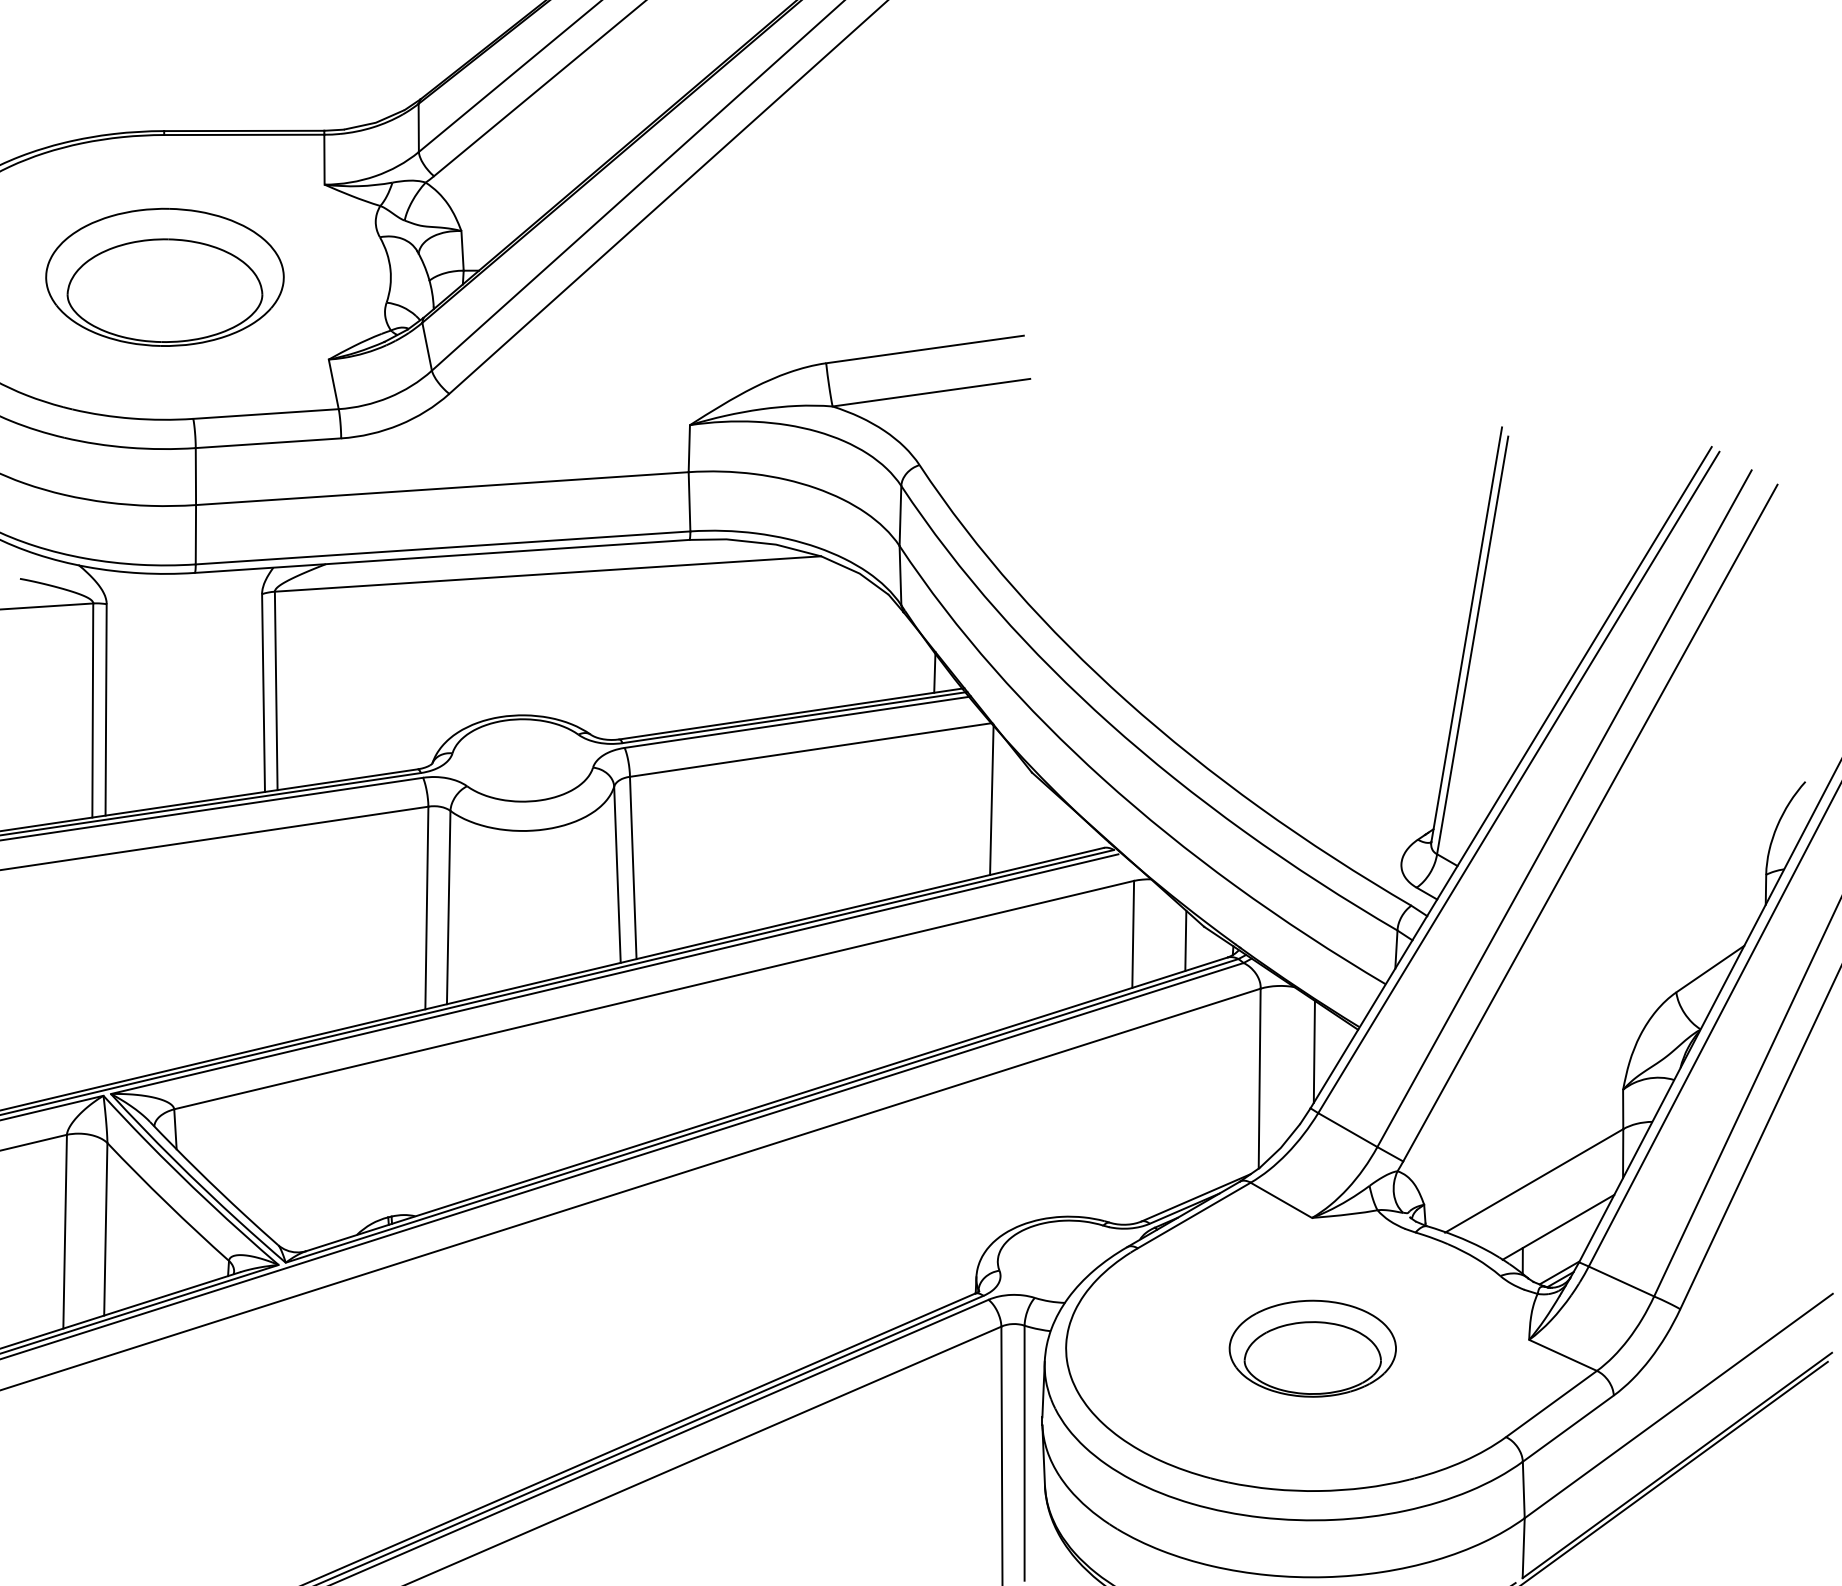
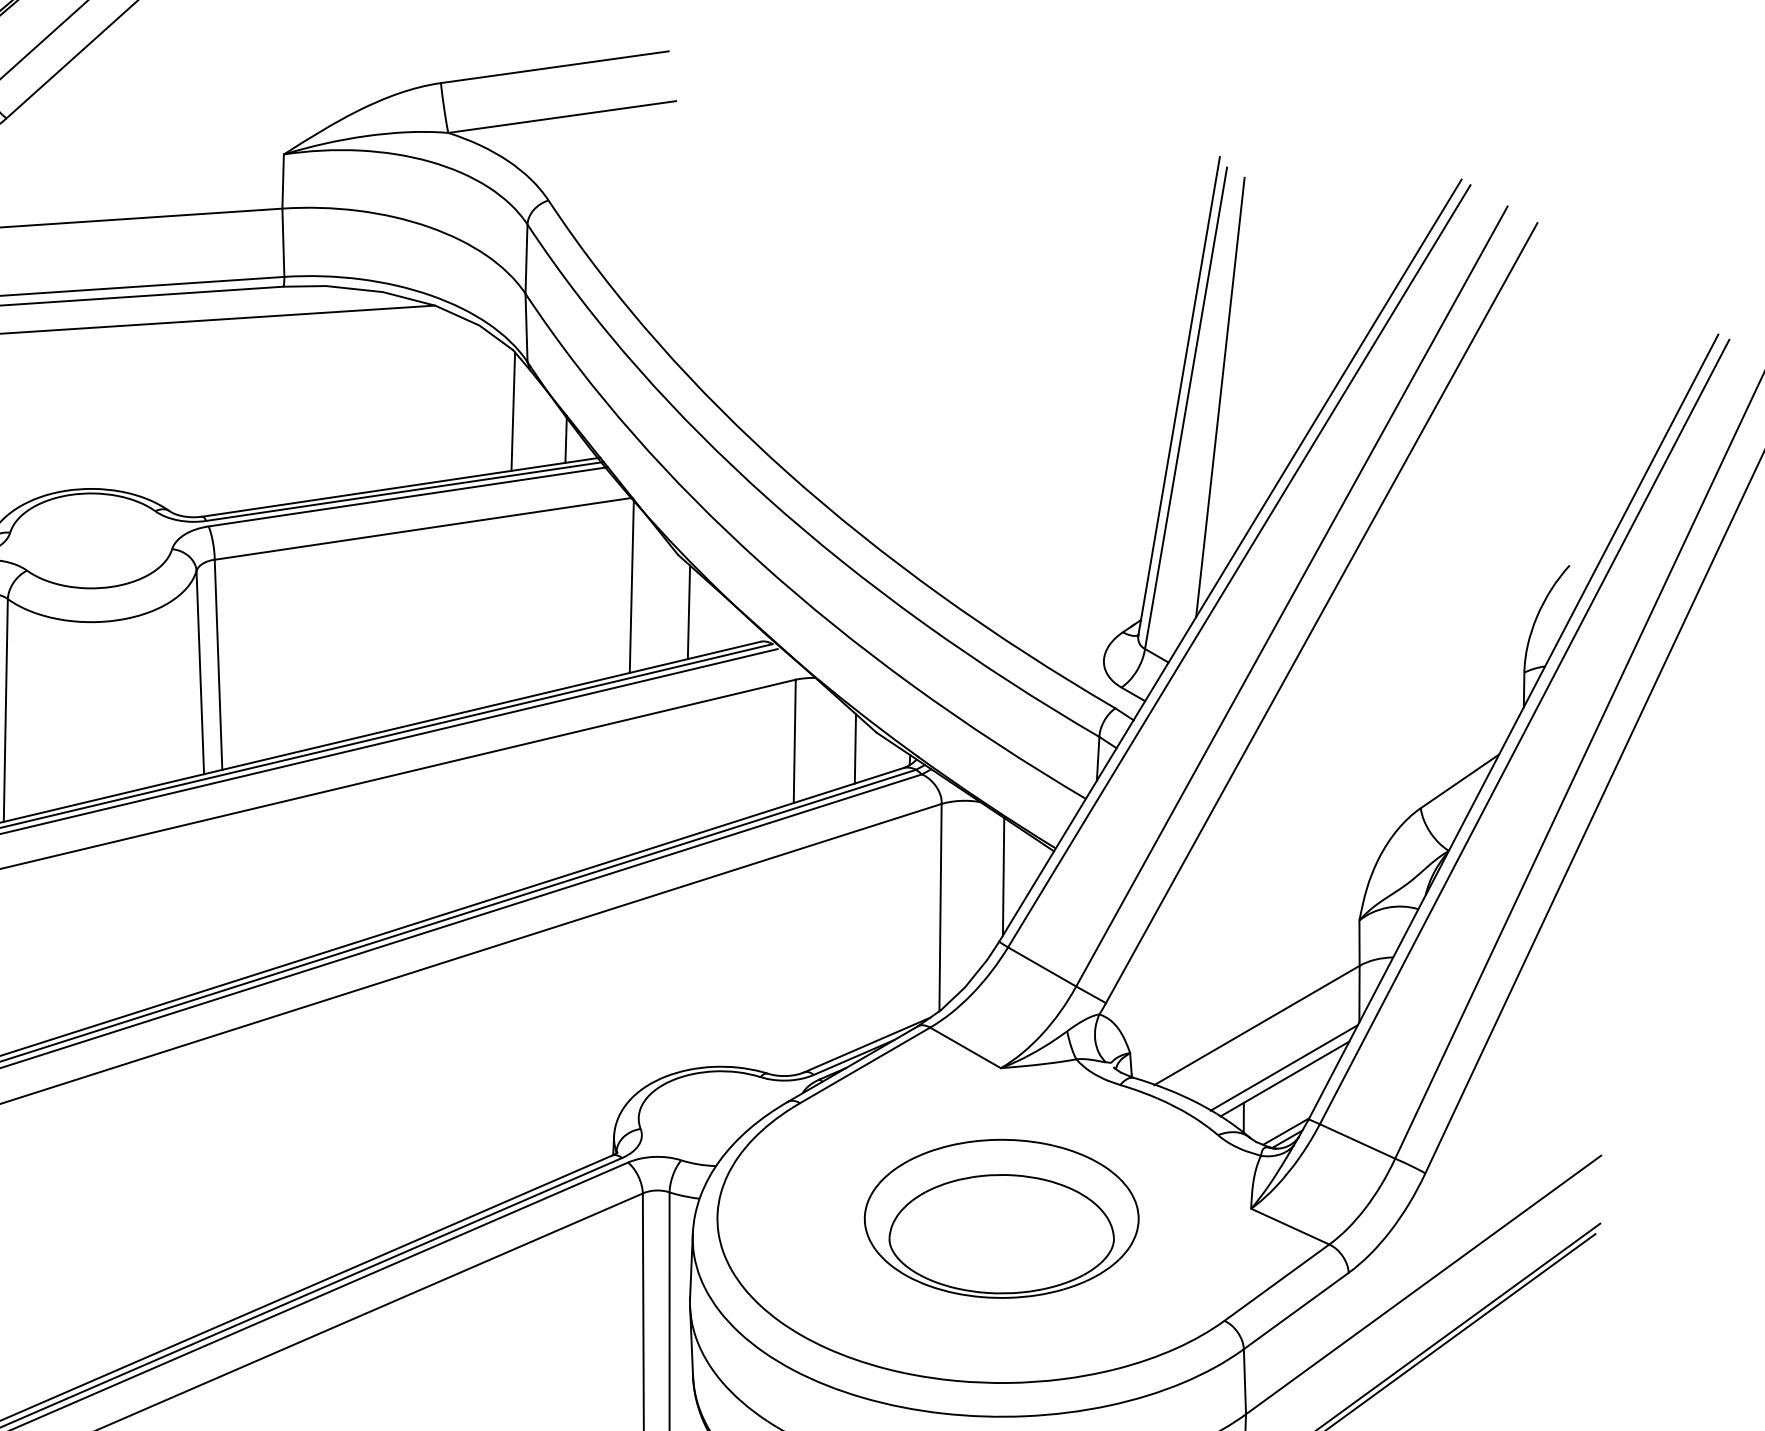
line: (1502, 635) -> (1220, 396), added
line: (888, 647) -> (512, 410), added
line: (1041, 822) -> (689, 612), added
line: (1557, 1217) -> (1283, 1067), added
part: (1312, 1348) -> (1001, 1218), size x1.43

